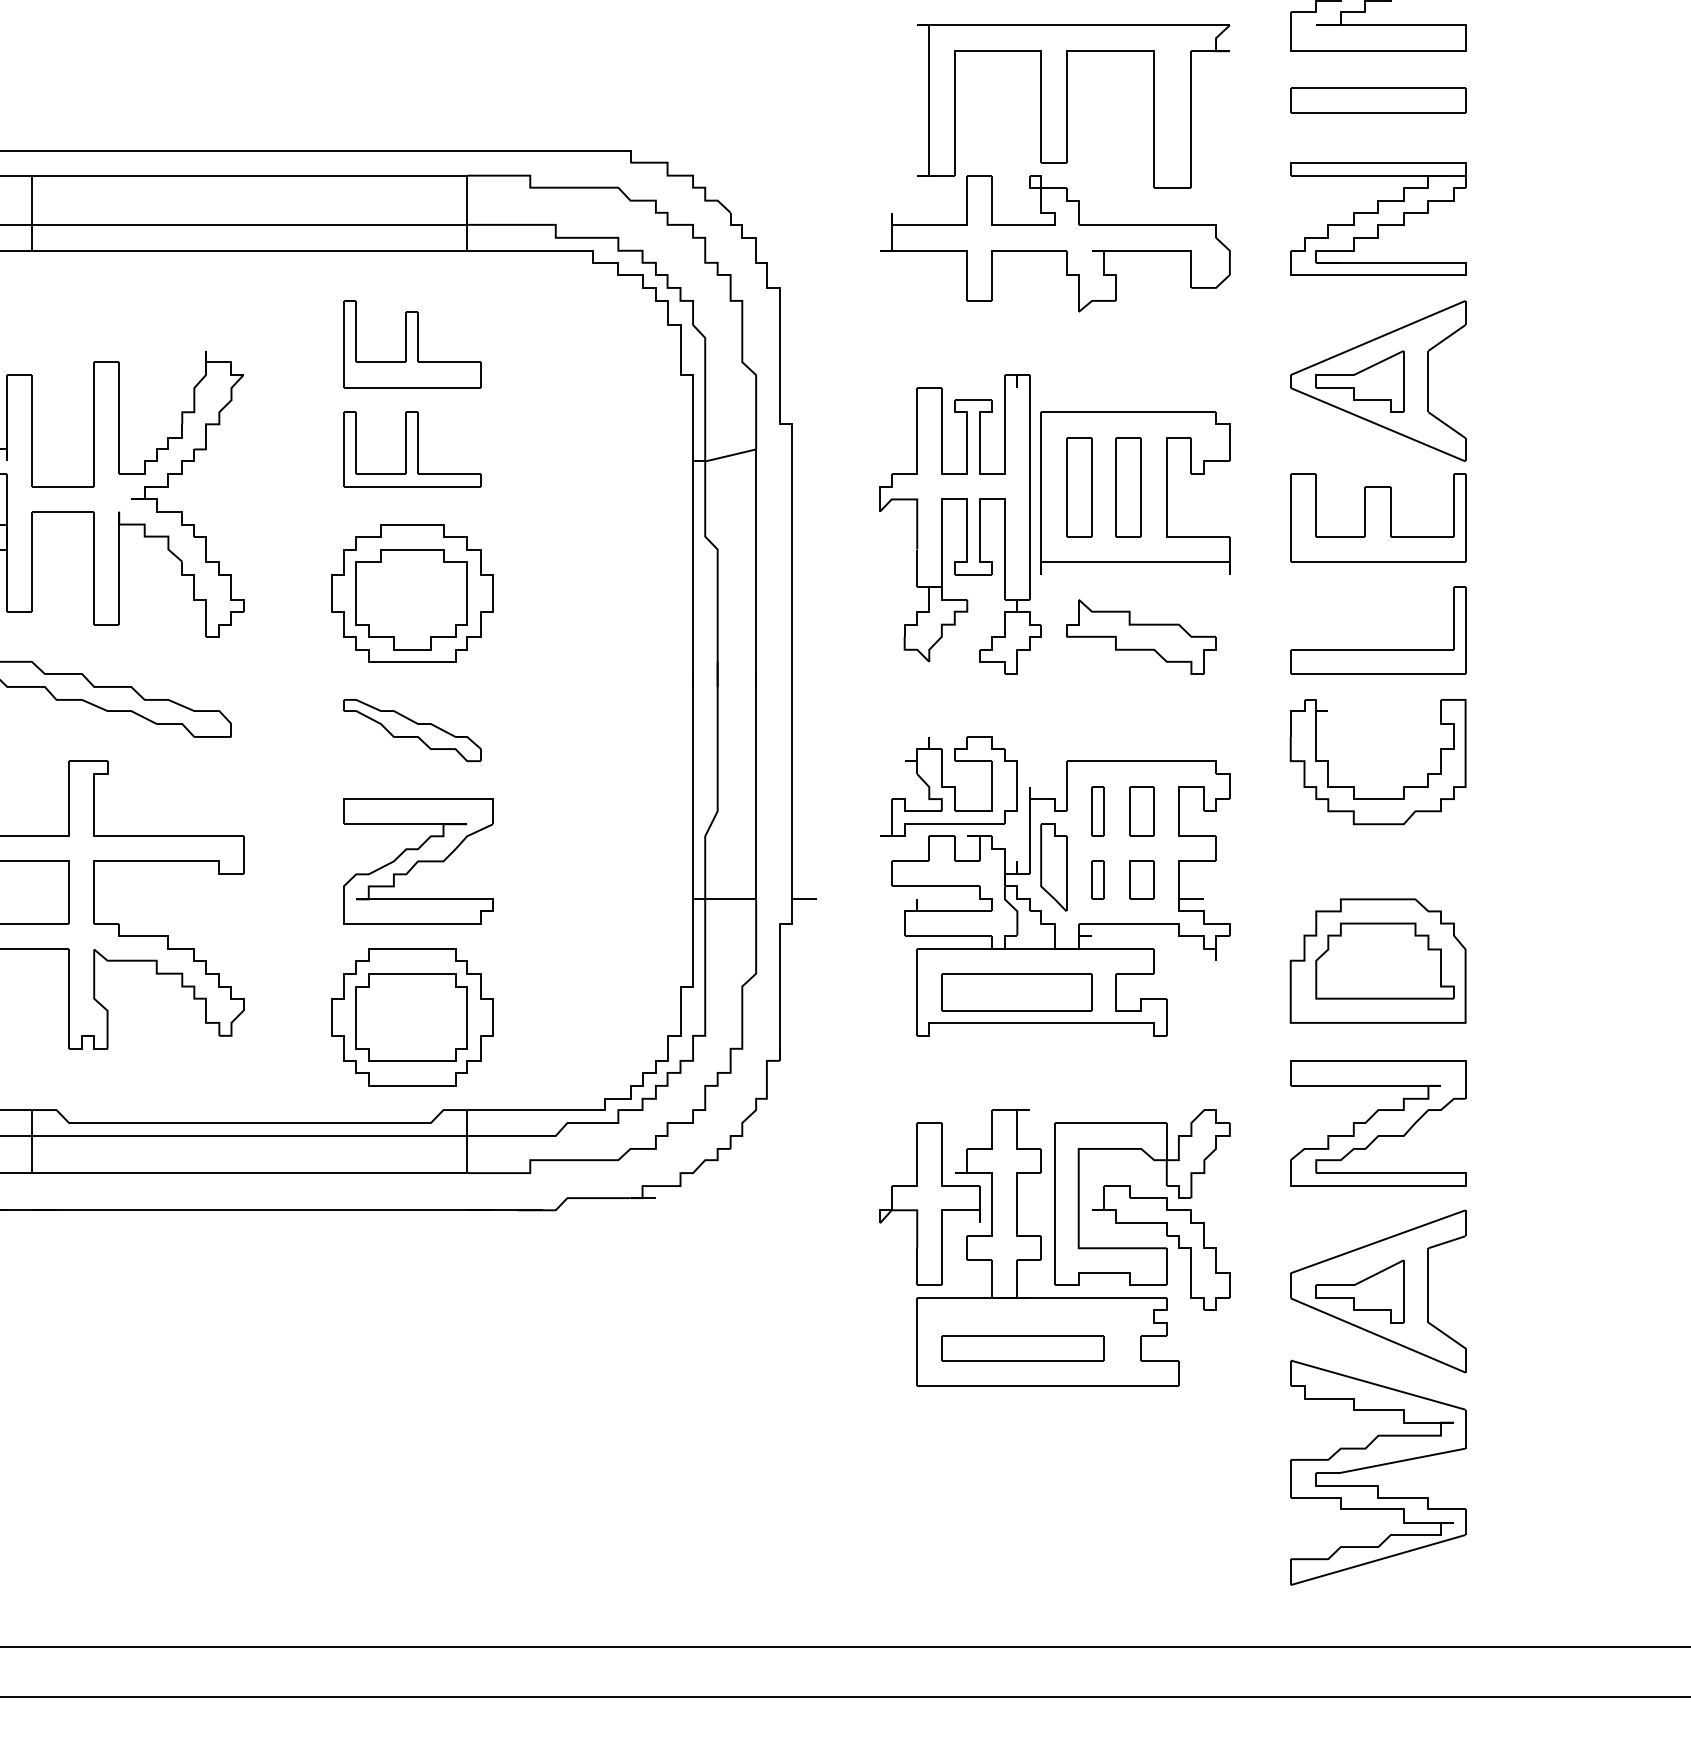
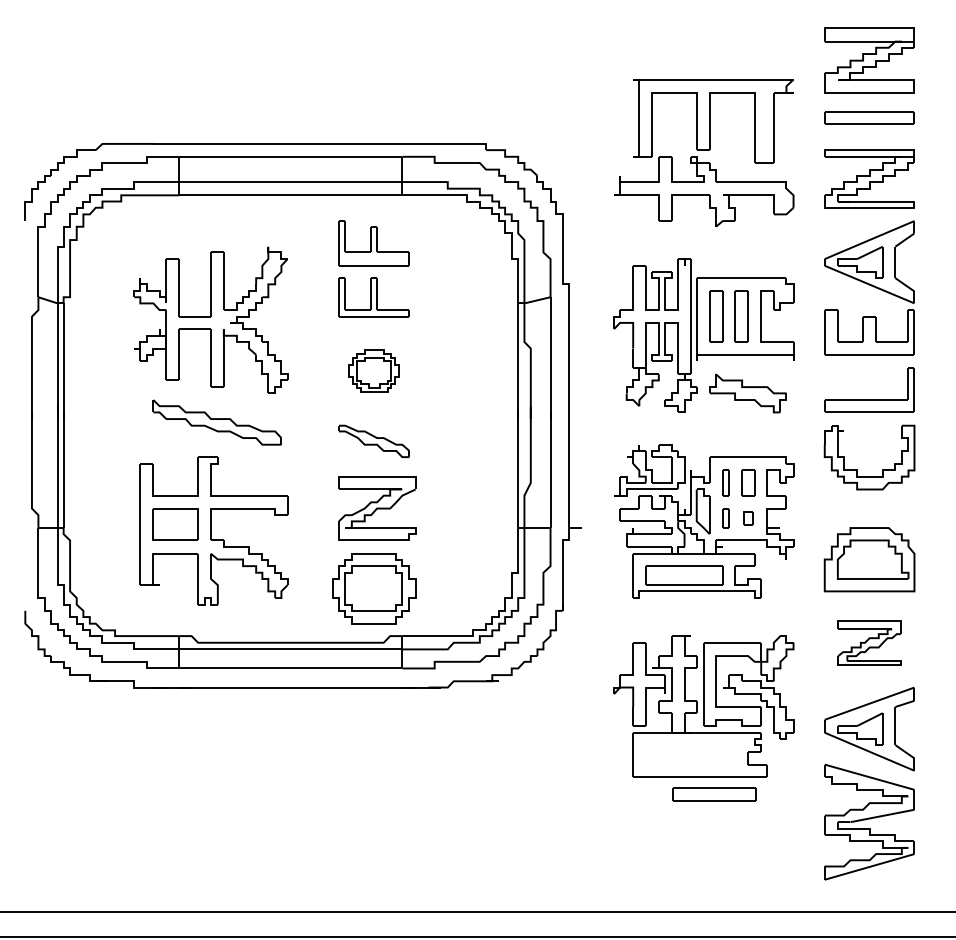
part: (412, 592) -> (374, 370), size x0.6
part: (1142, 880) -> (748, 518), size x0.7
part: (1377, 1122) -> (869, 642), size x0.7
part: (1023, 1348) -> (714, 794), moved

